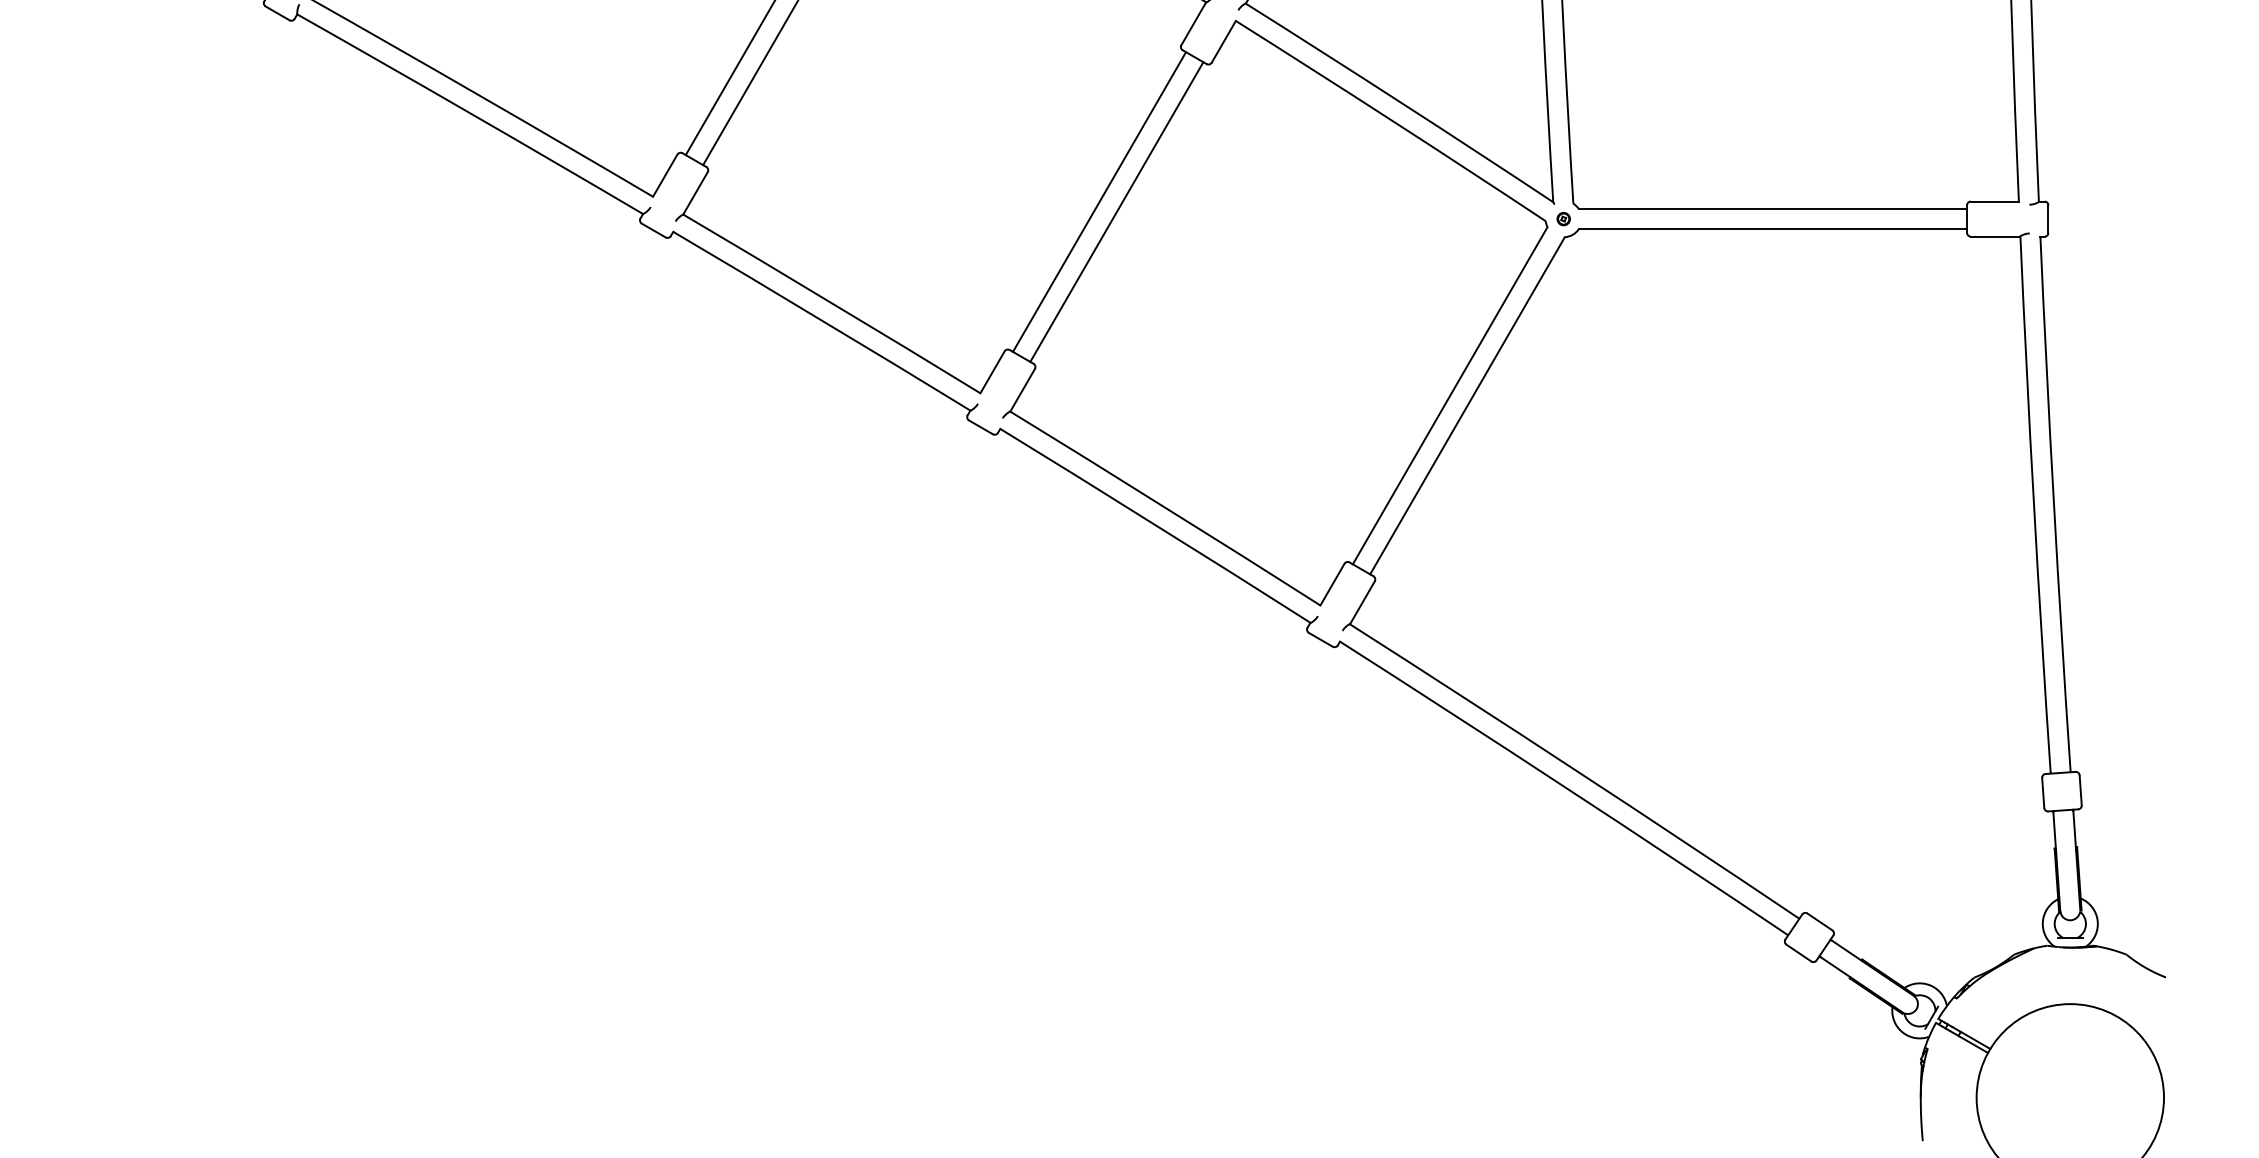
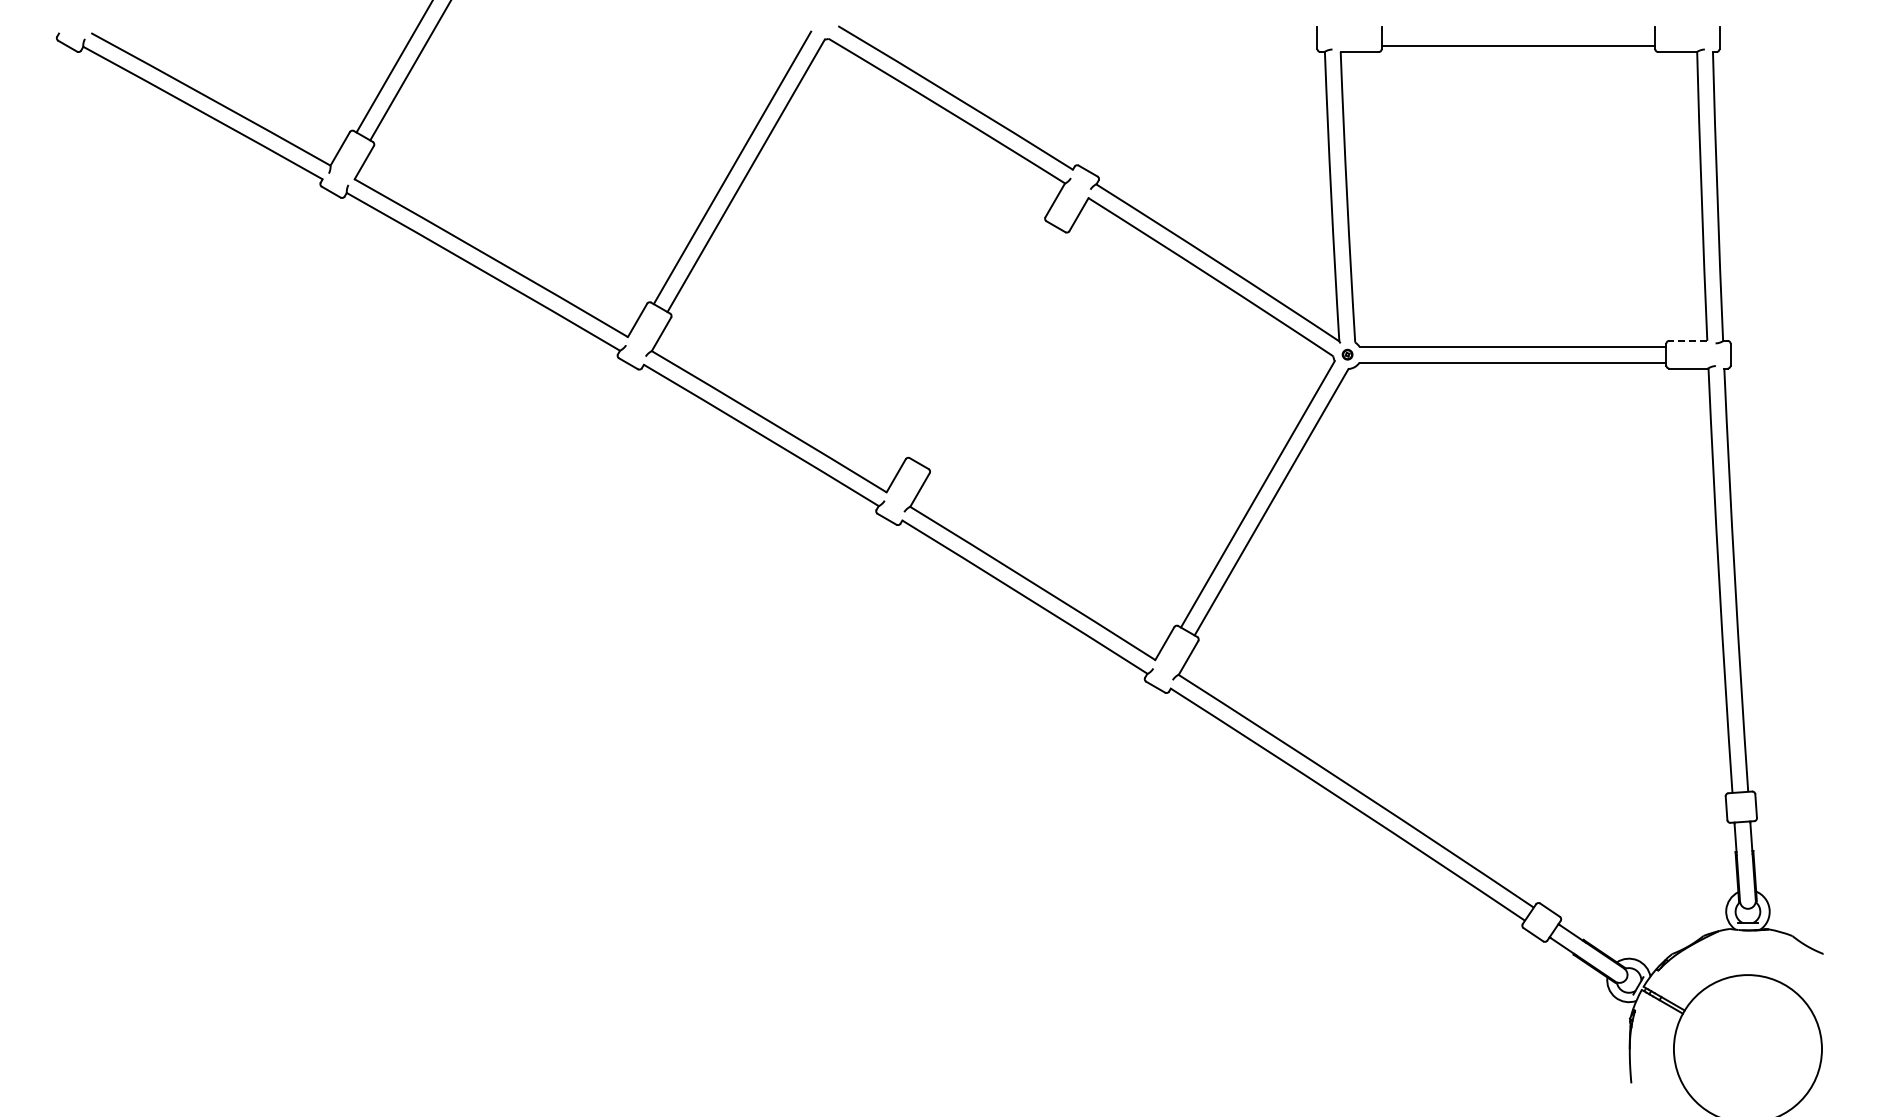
line: (1099, 201) -> (980, 340), removed
line: (1995, 201) -> (1688, 340), solid -> dashed
line: (1116, 211) -> (994, 348), removed

